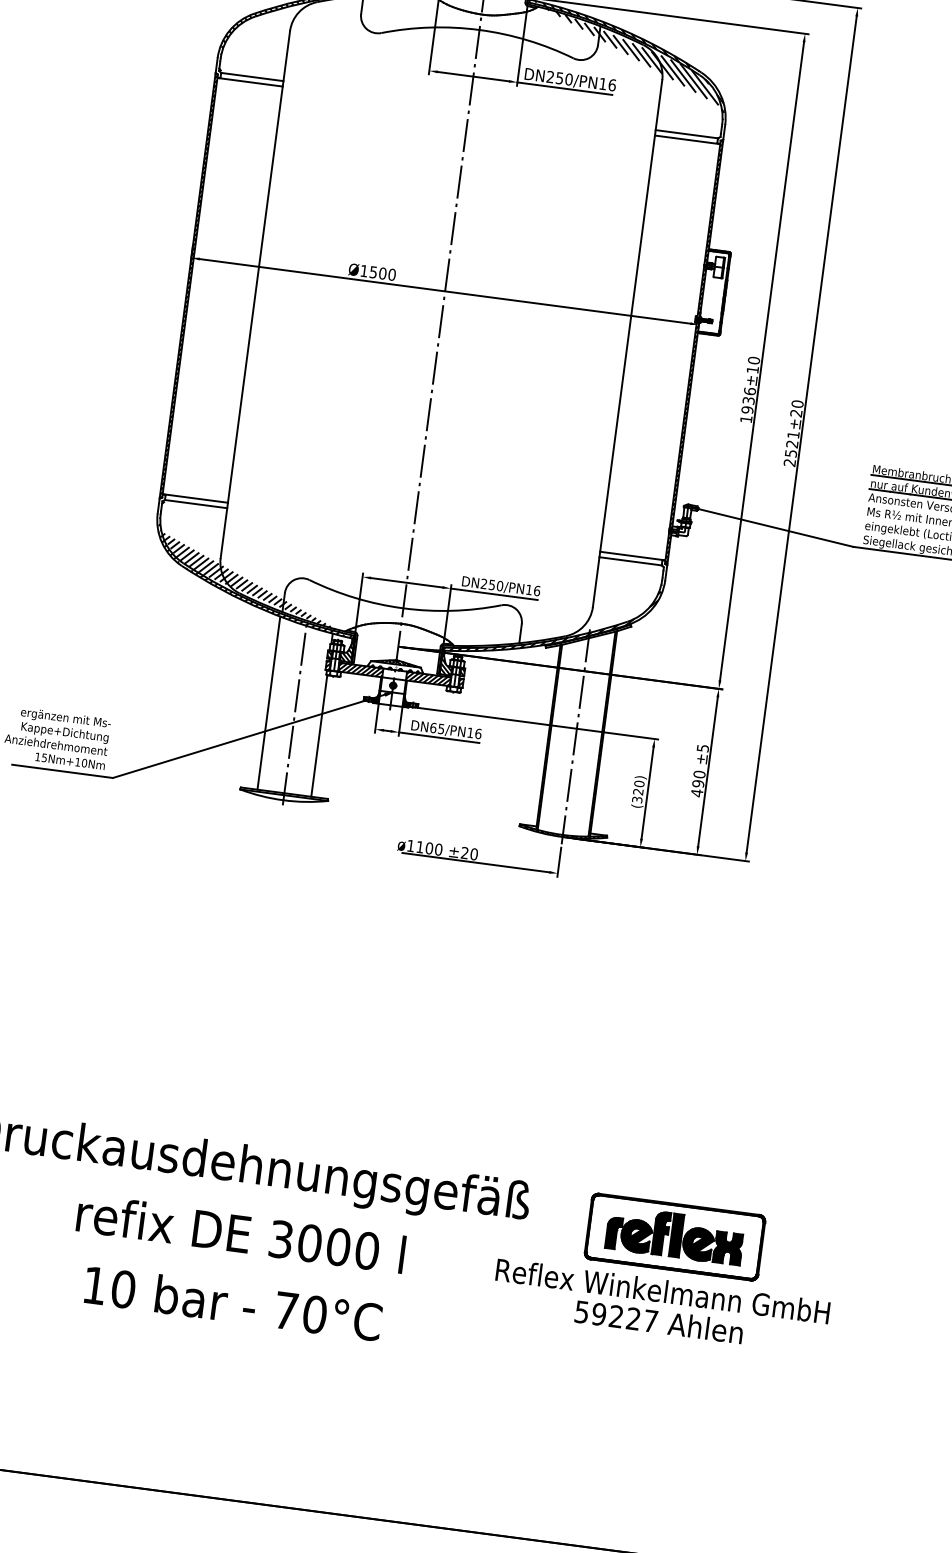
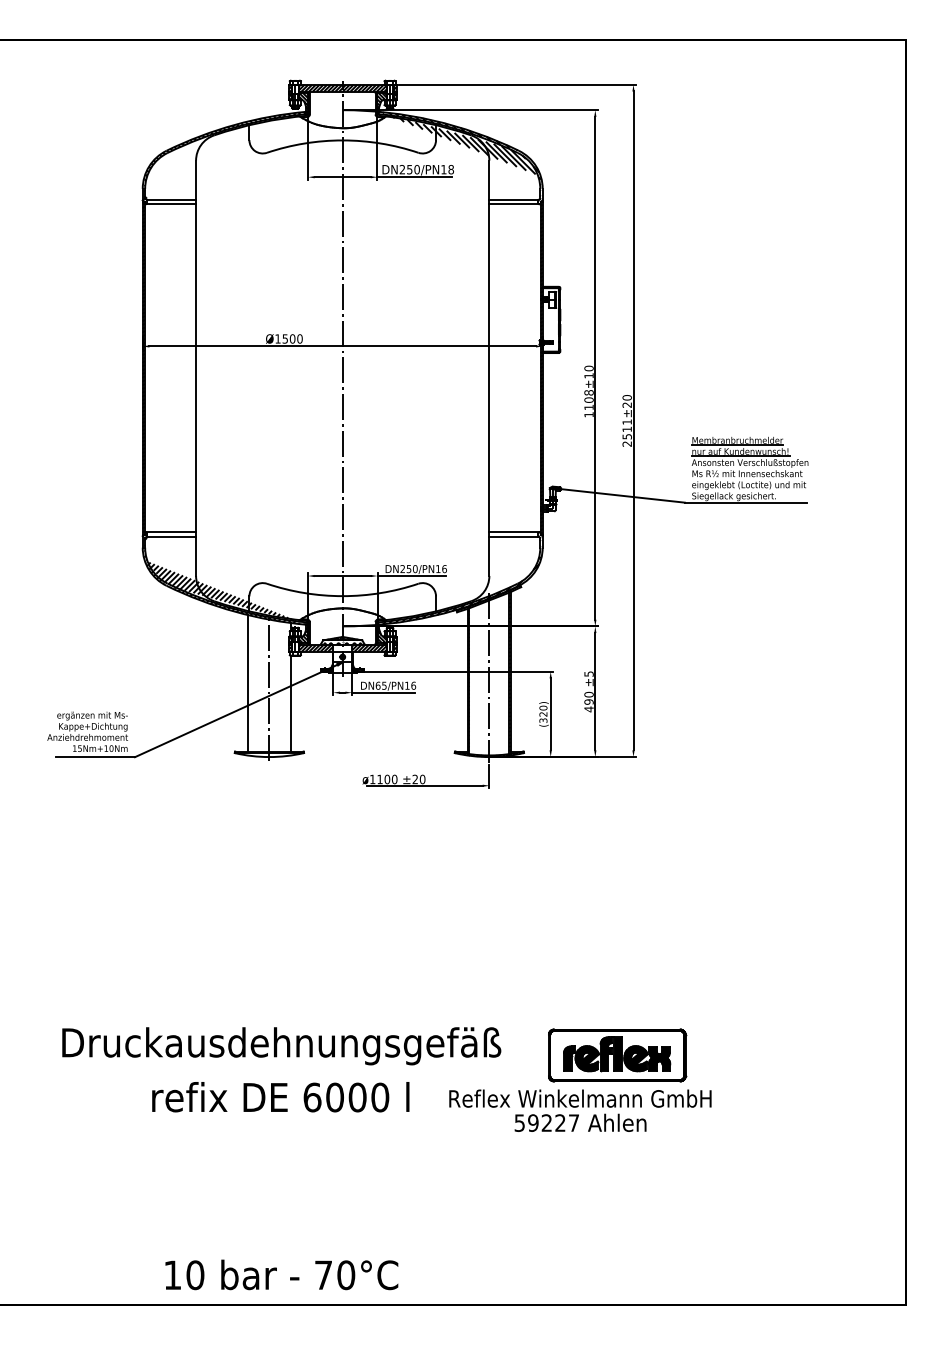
text: (611, 84) -> (450, 169), DN250/PN16 -> DN250/PN18
text: (747, 401) -> (588, 400), 1936 -> 1108
text: (791, 444) -> (626, 429), 2521 -> 2511
text: (281, 1239) -> (312, 1097), 3000 -> 6000
text: (232, 1302) -> (281, 1274), moved
text: (661, 1306) -> (580, 1110), moved

